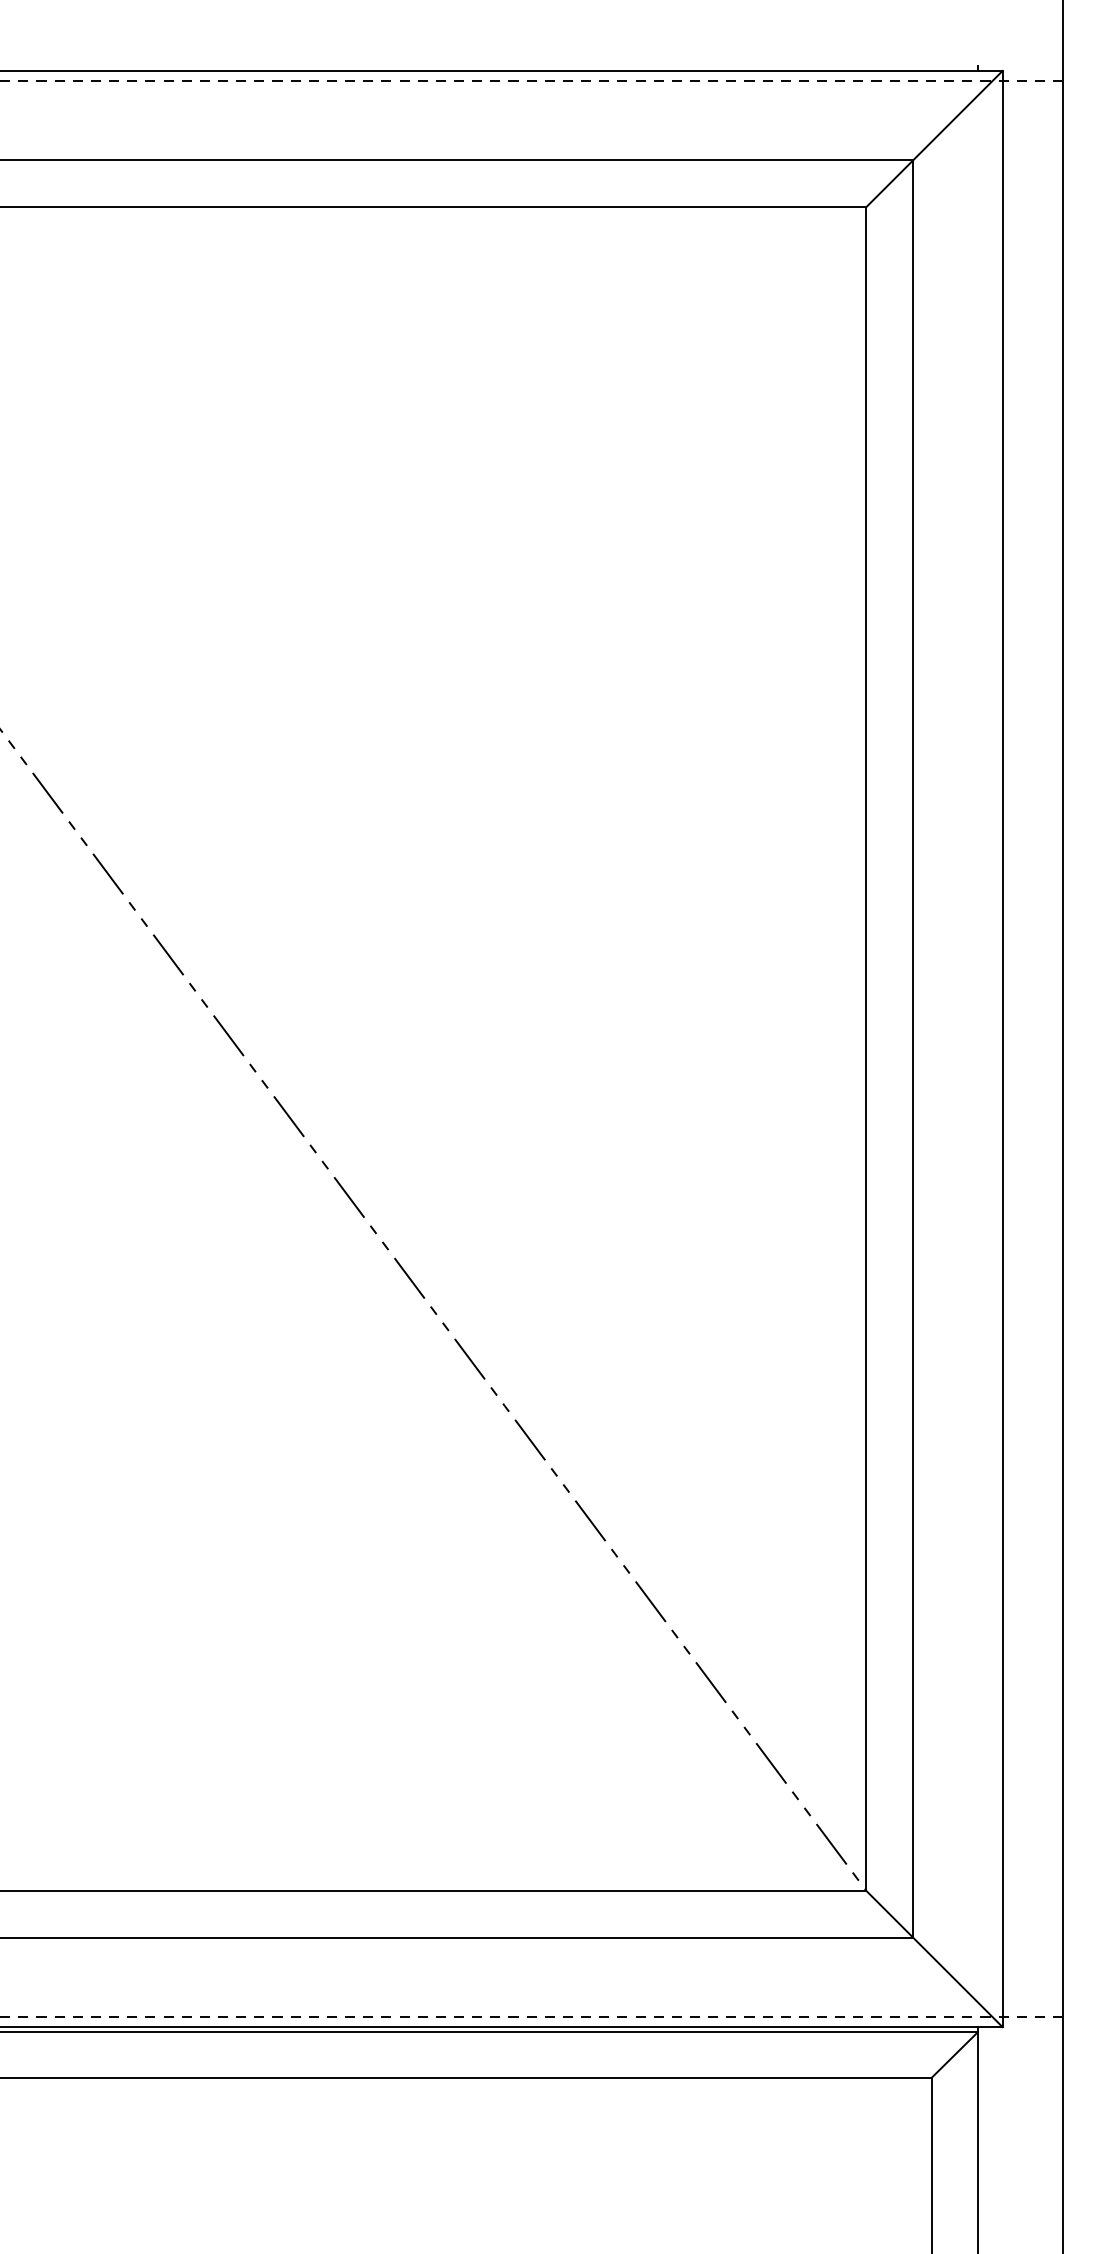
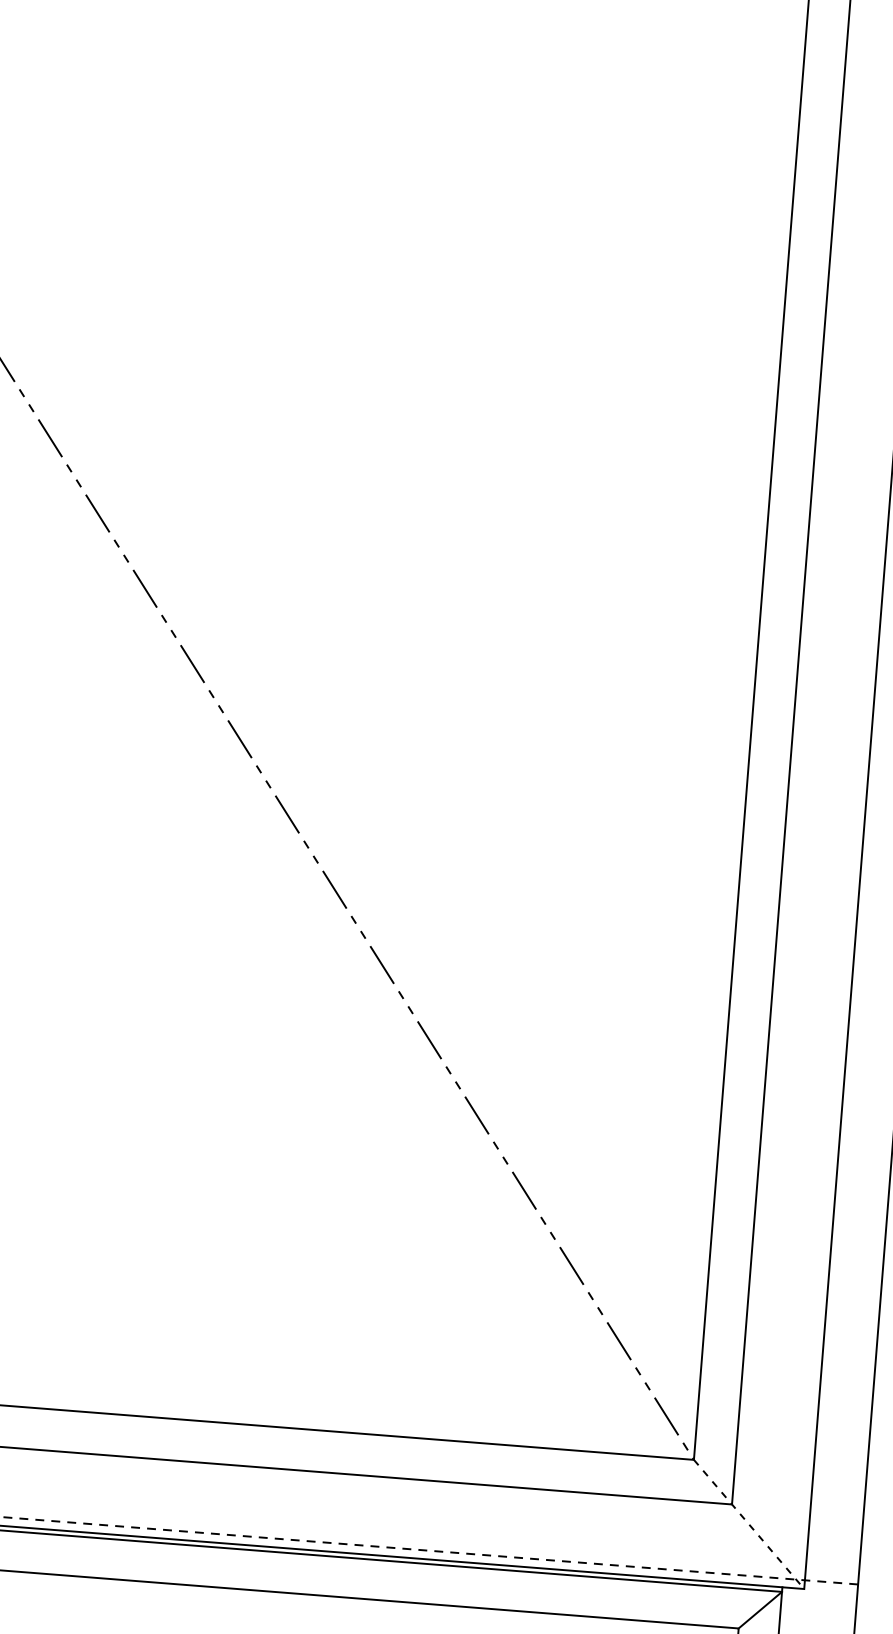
line: (934, 1959) -> (749, 1524), solid -> dashed

